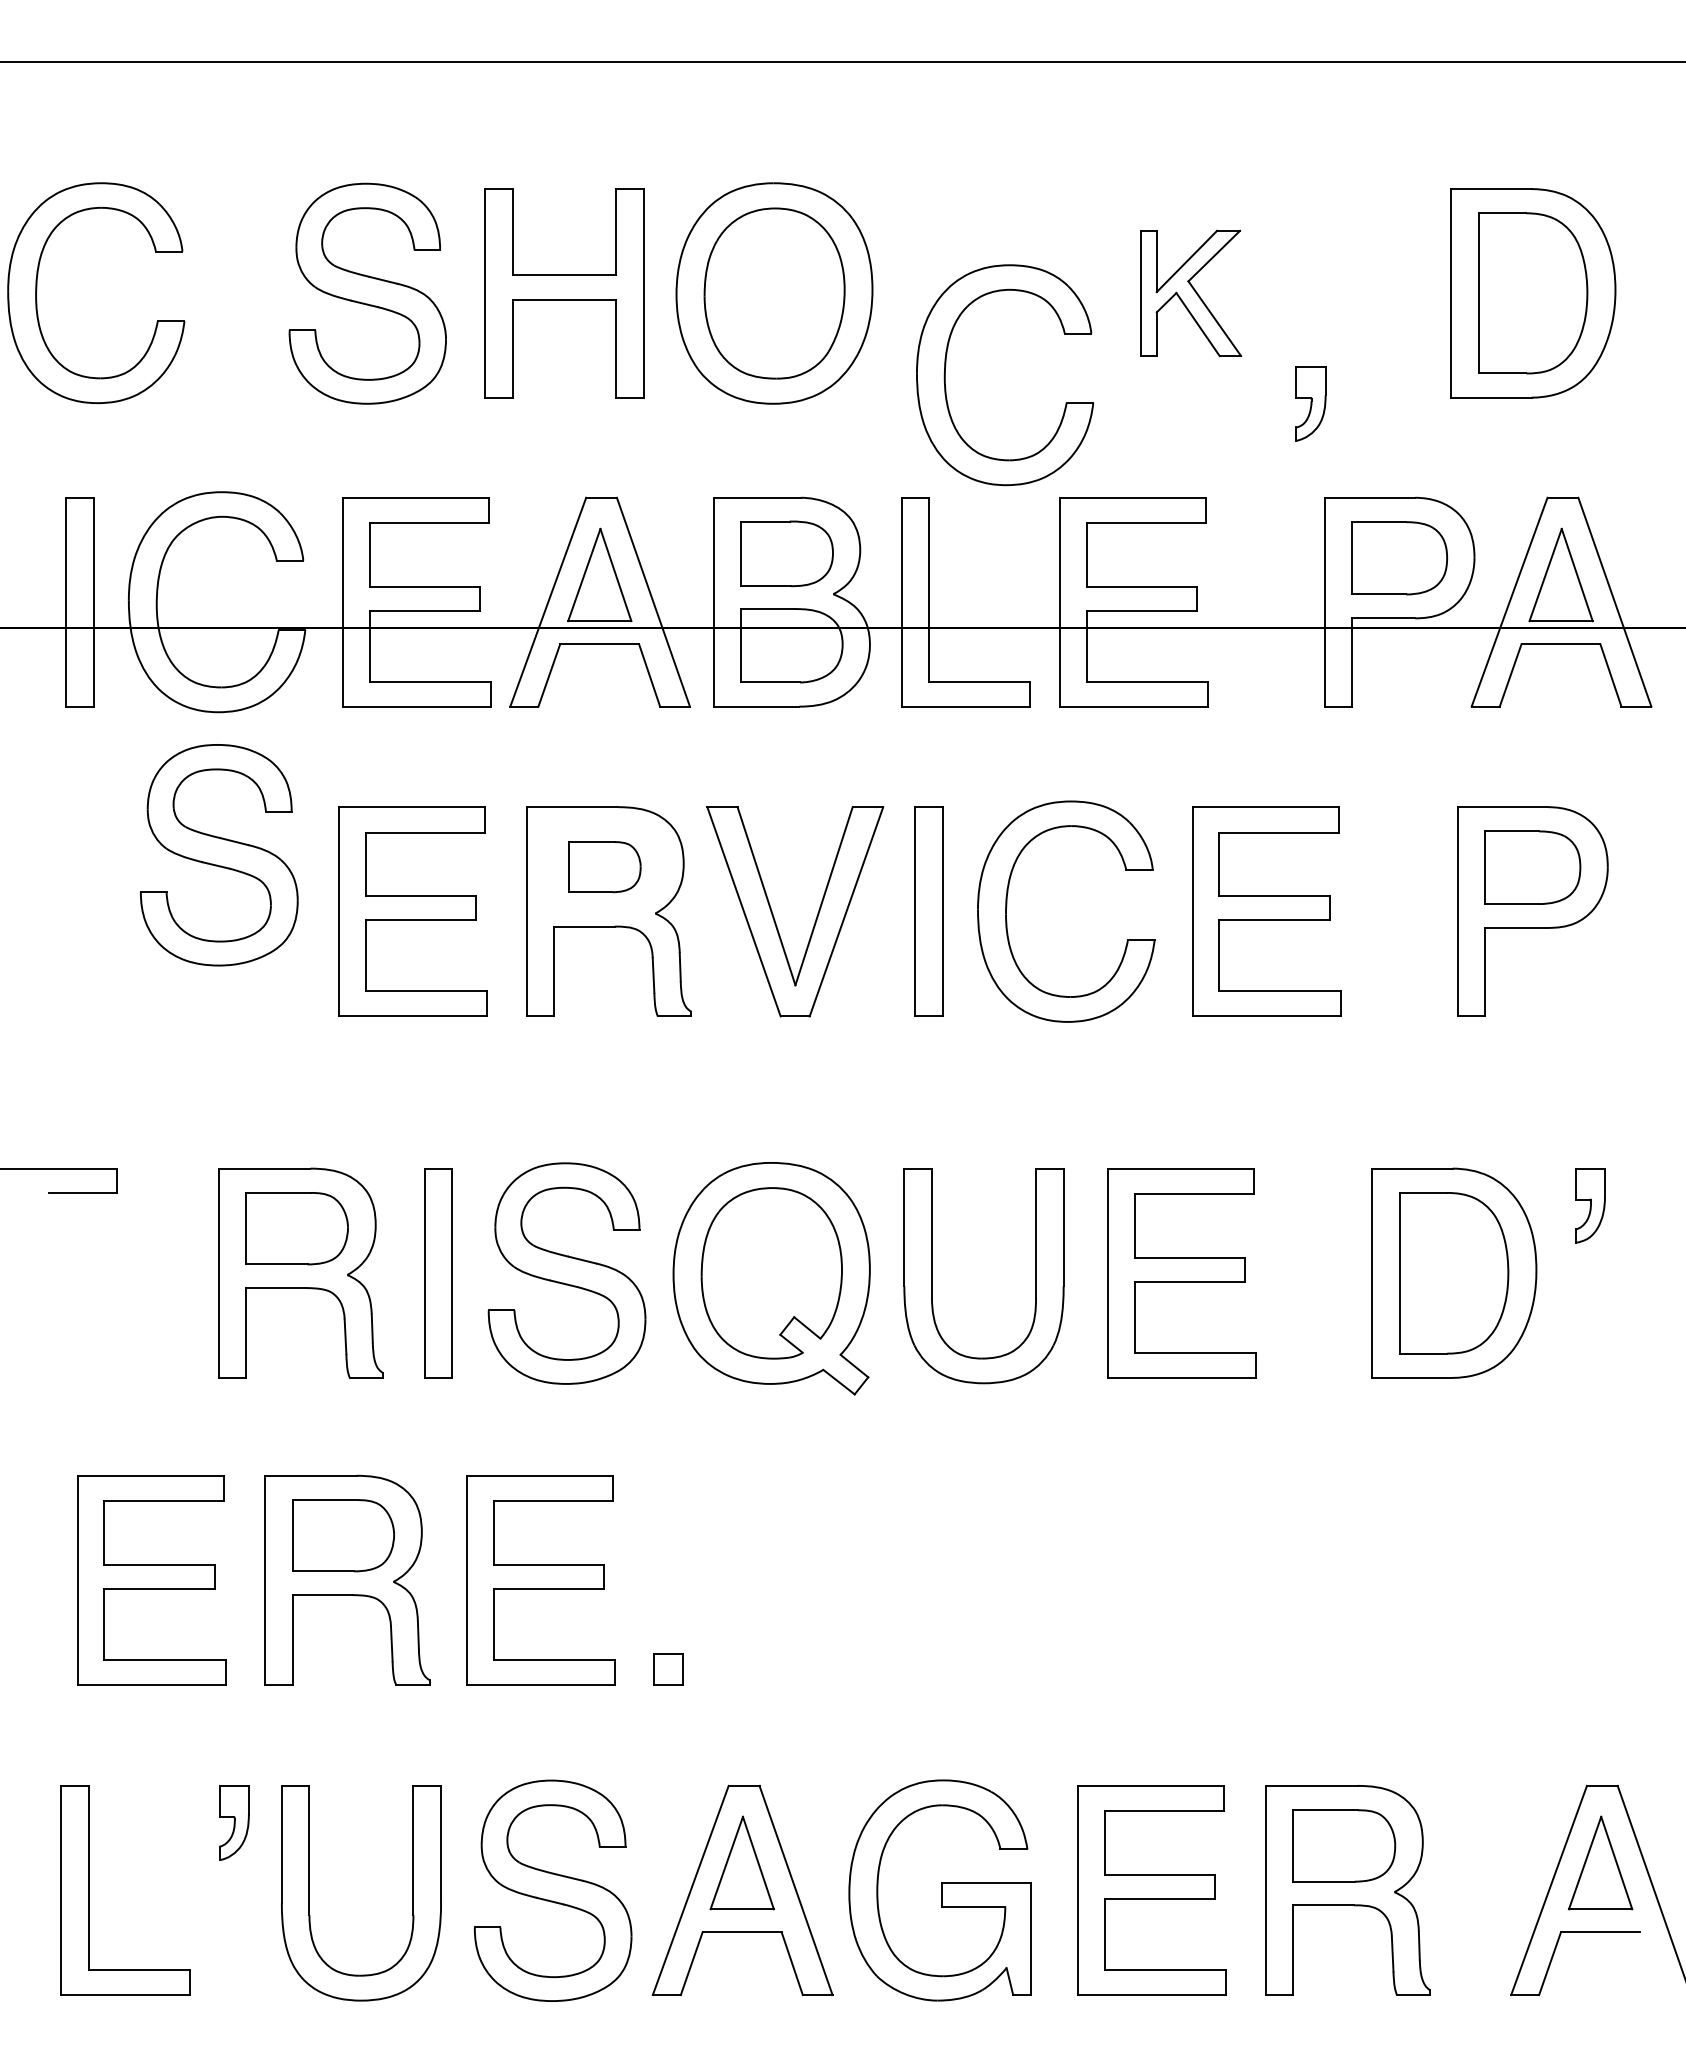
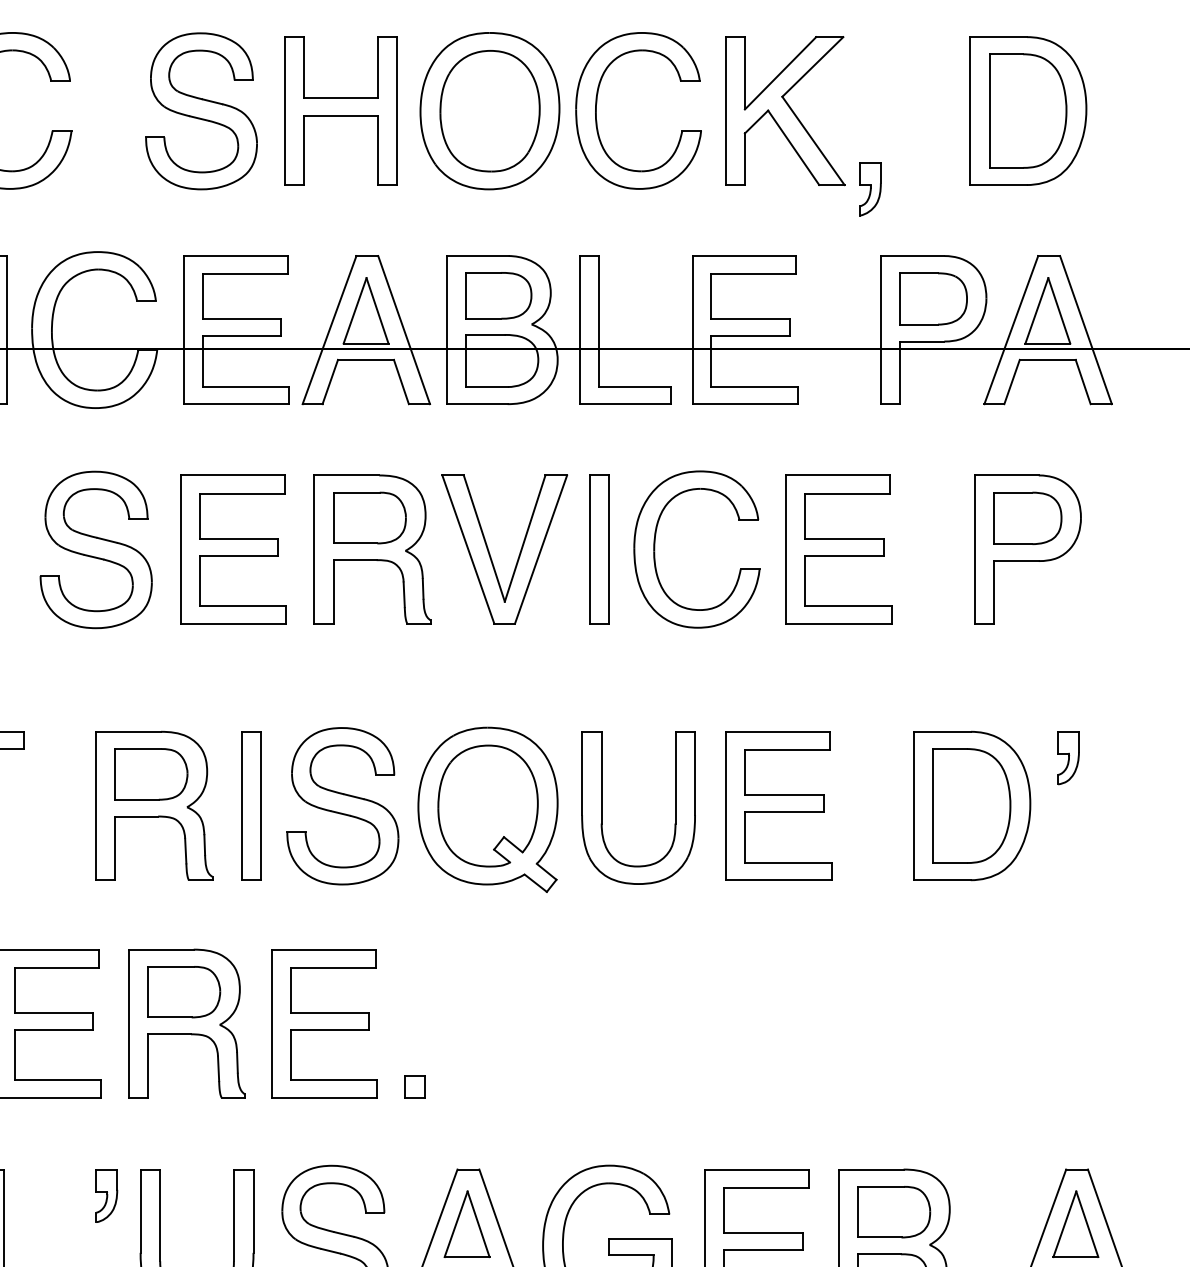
part: (1190, 293) -> (785, 111), size x1.67
part: (946, 365) -> (597, 104), moved
part: (219, 855) -> (96, 550), moved
part: (604, 866) -> (369, 517), size x1.43

